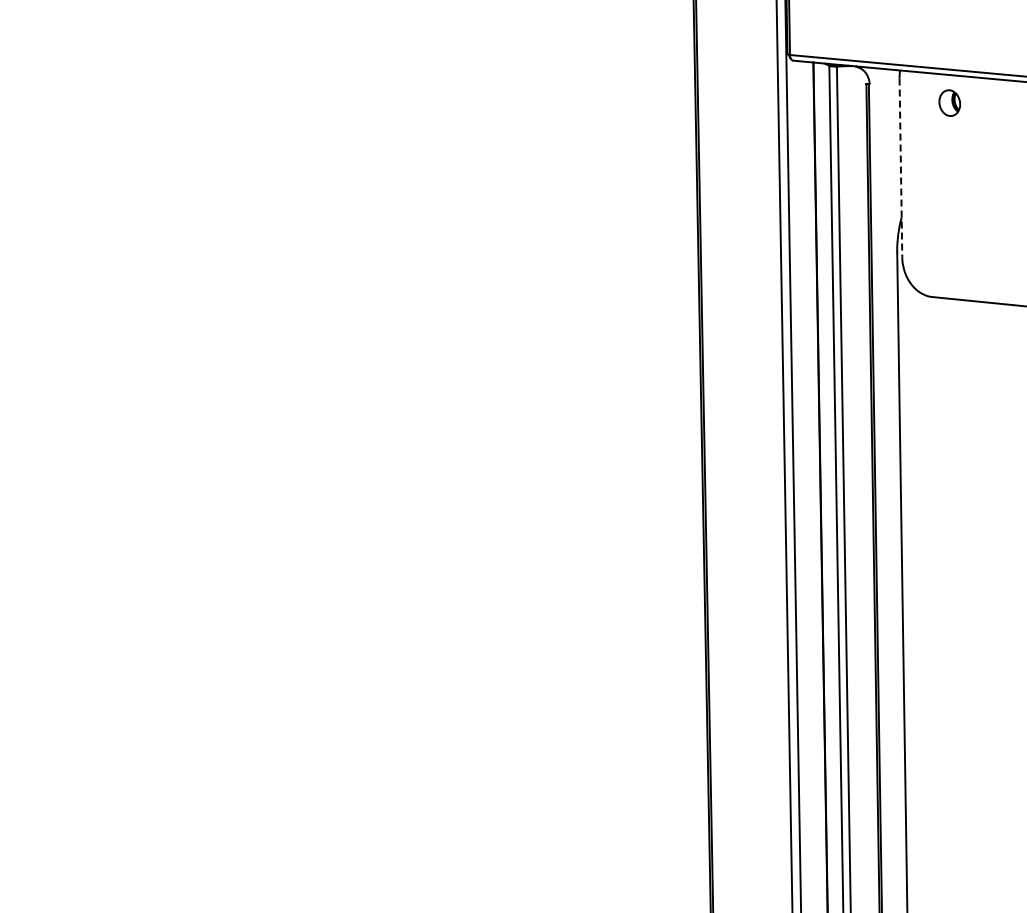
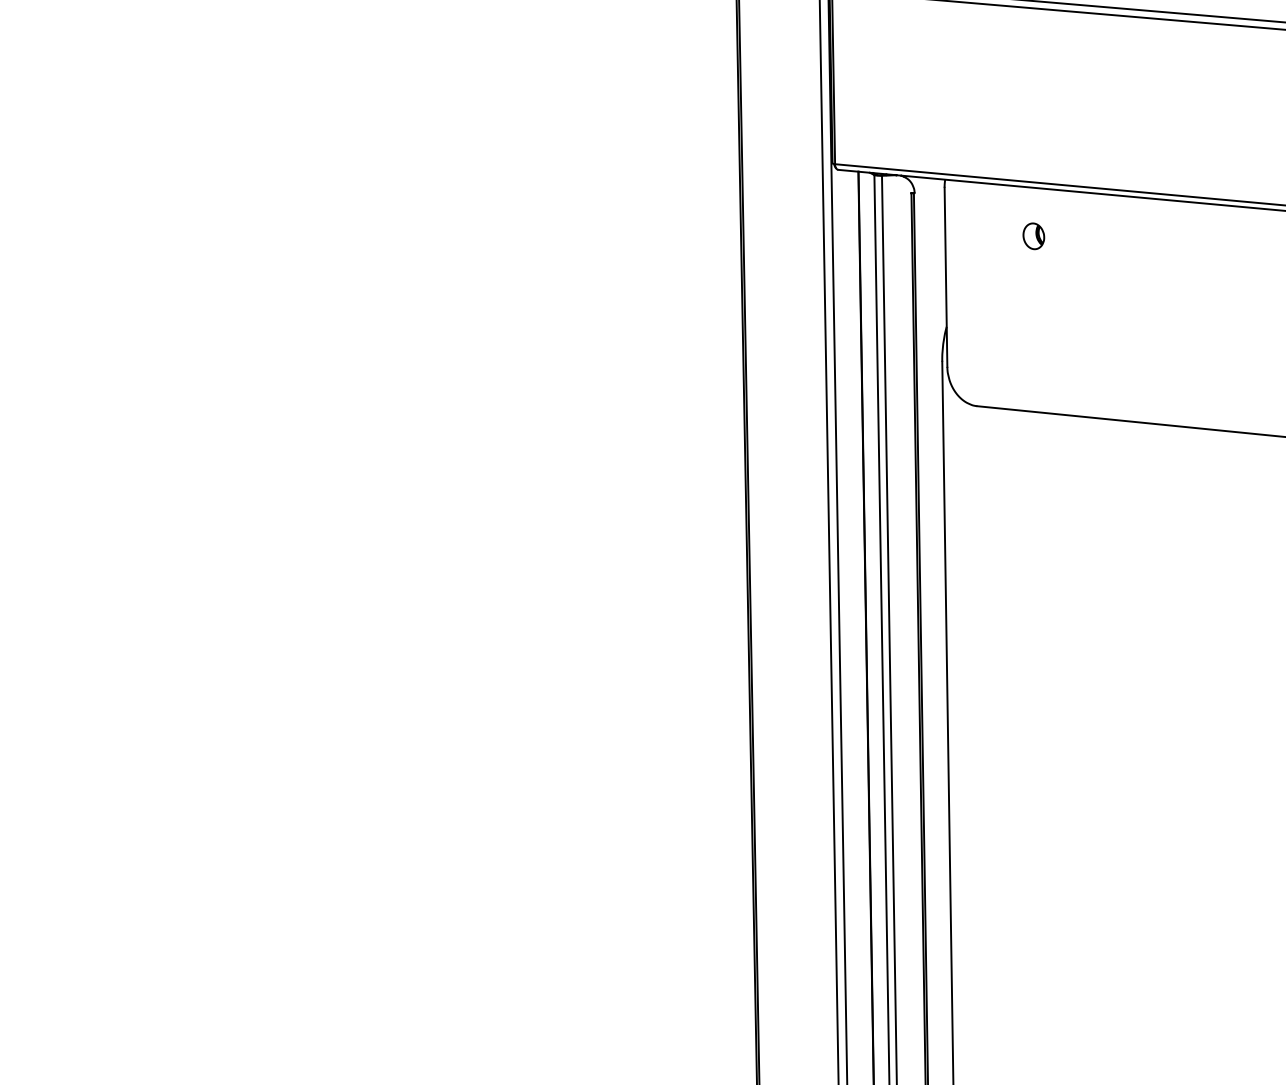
part: (949, 103) -> (1033, 236), moved
line: (900, 168) -> (945, 277), dashed -> solid

